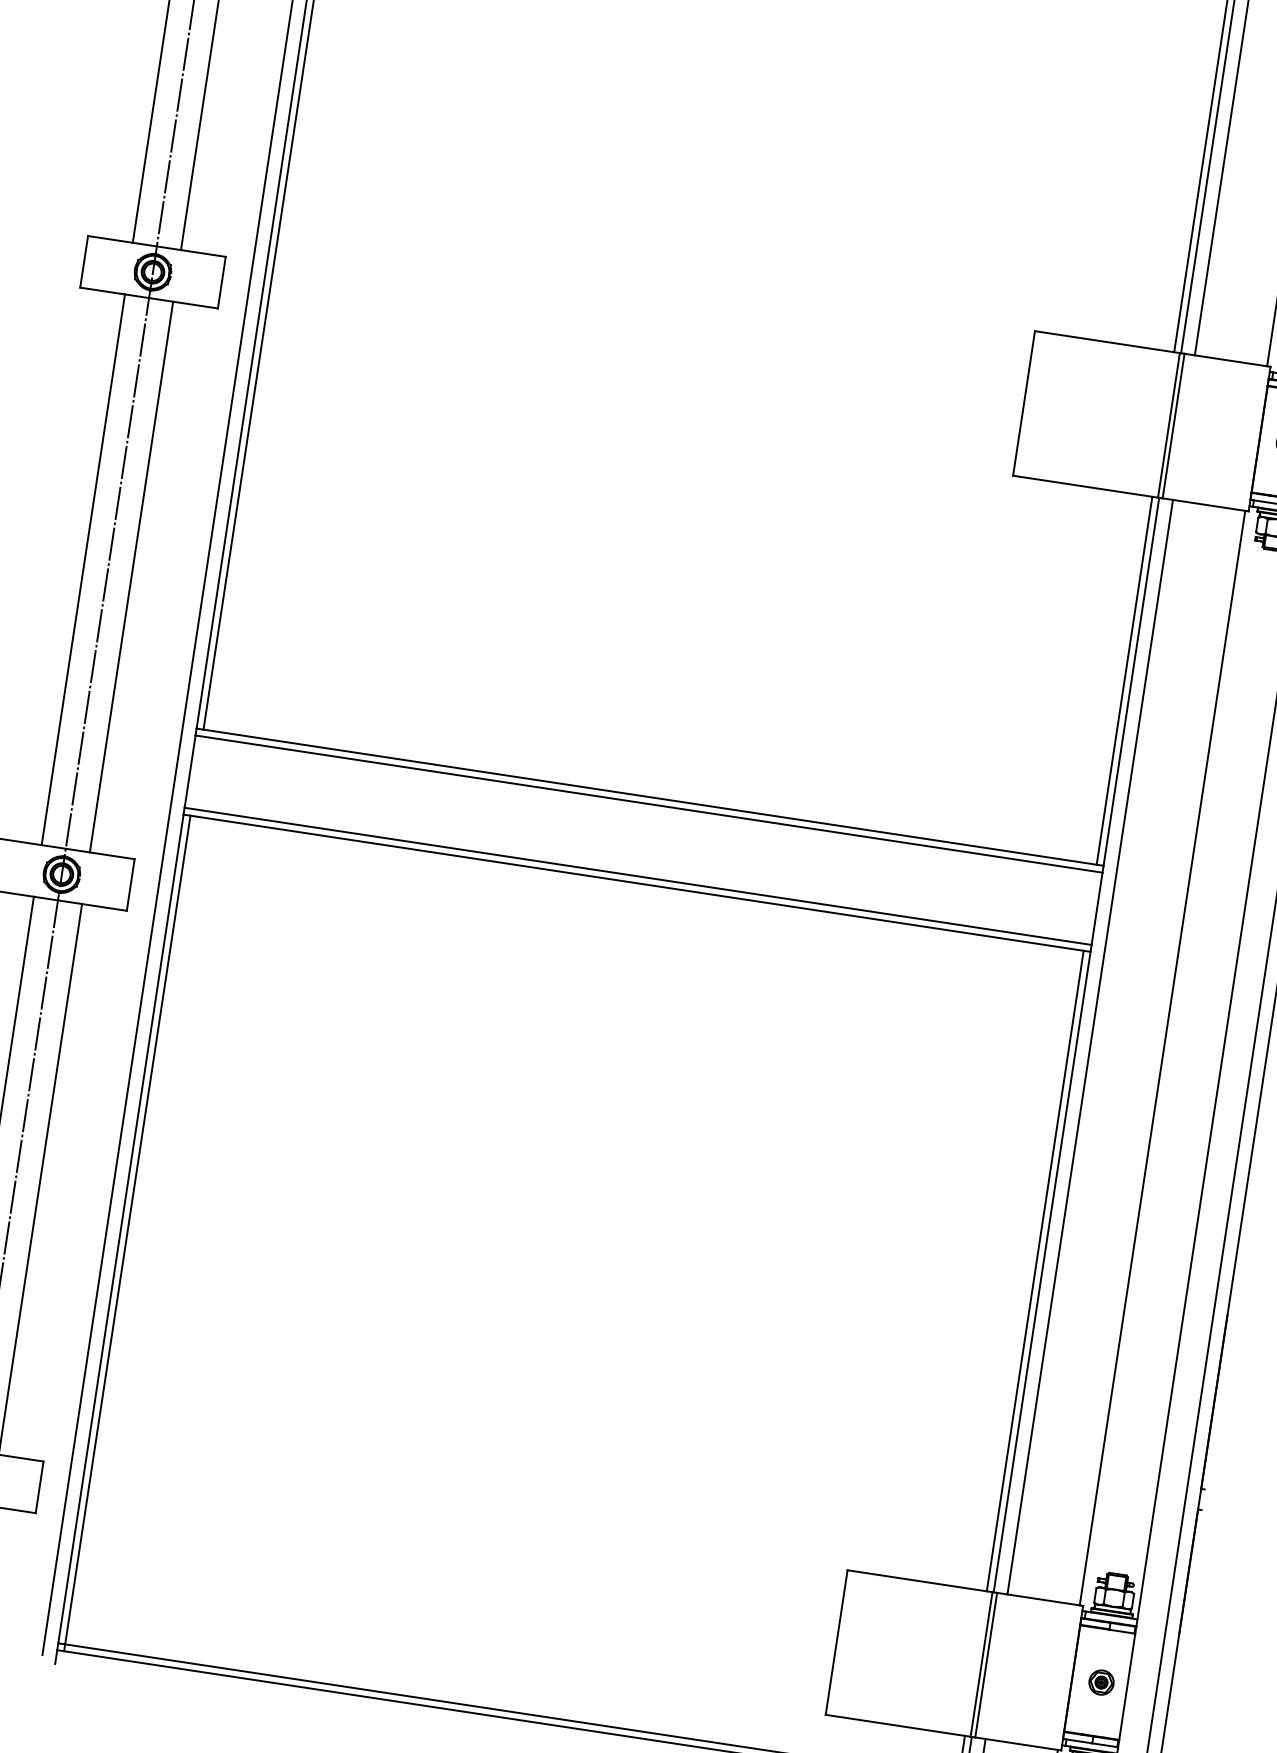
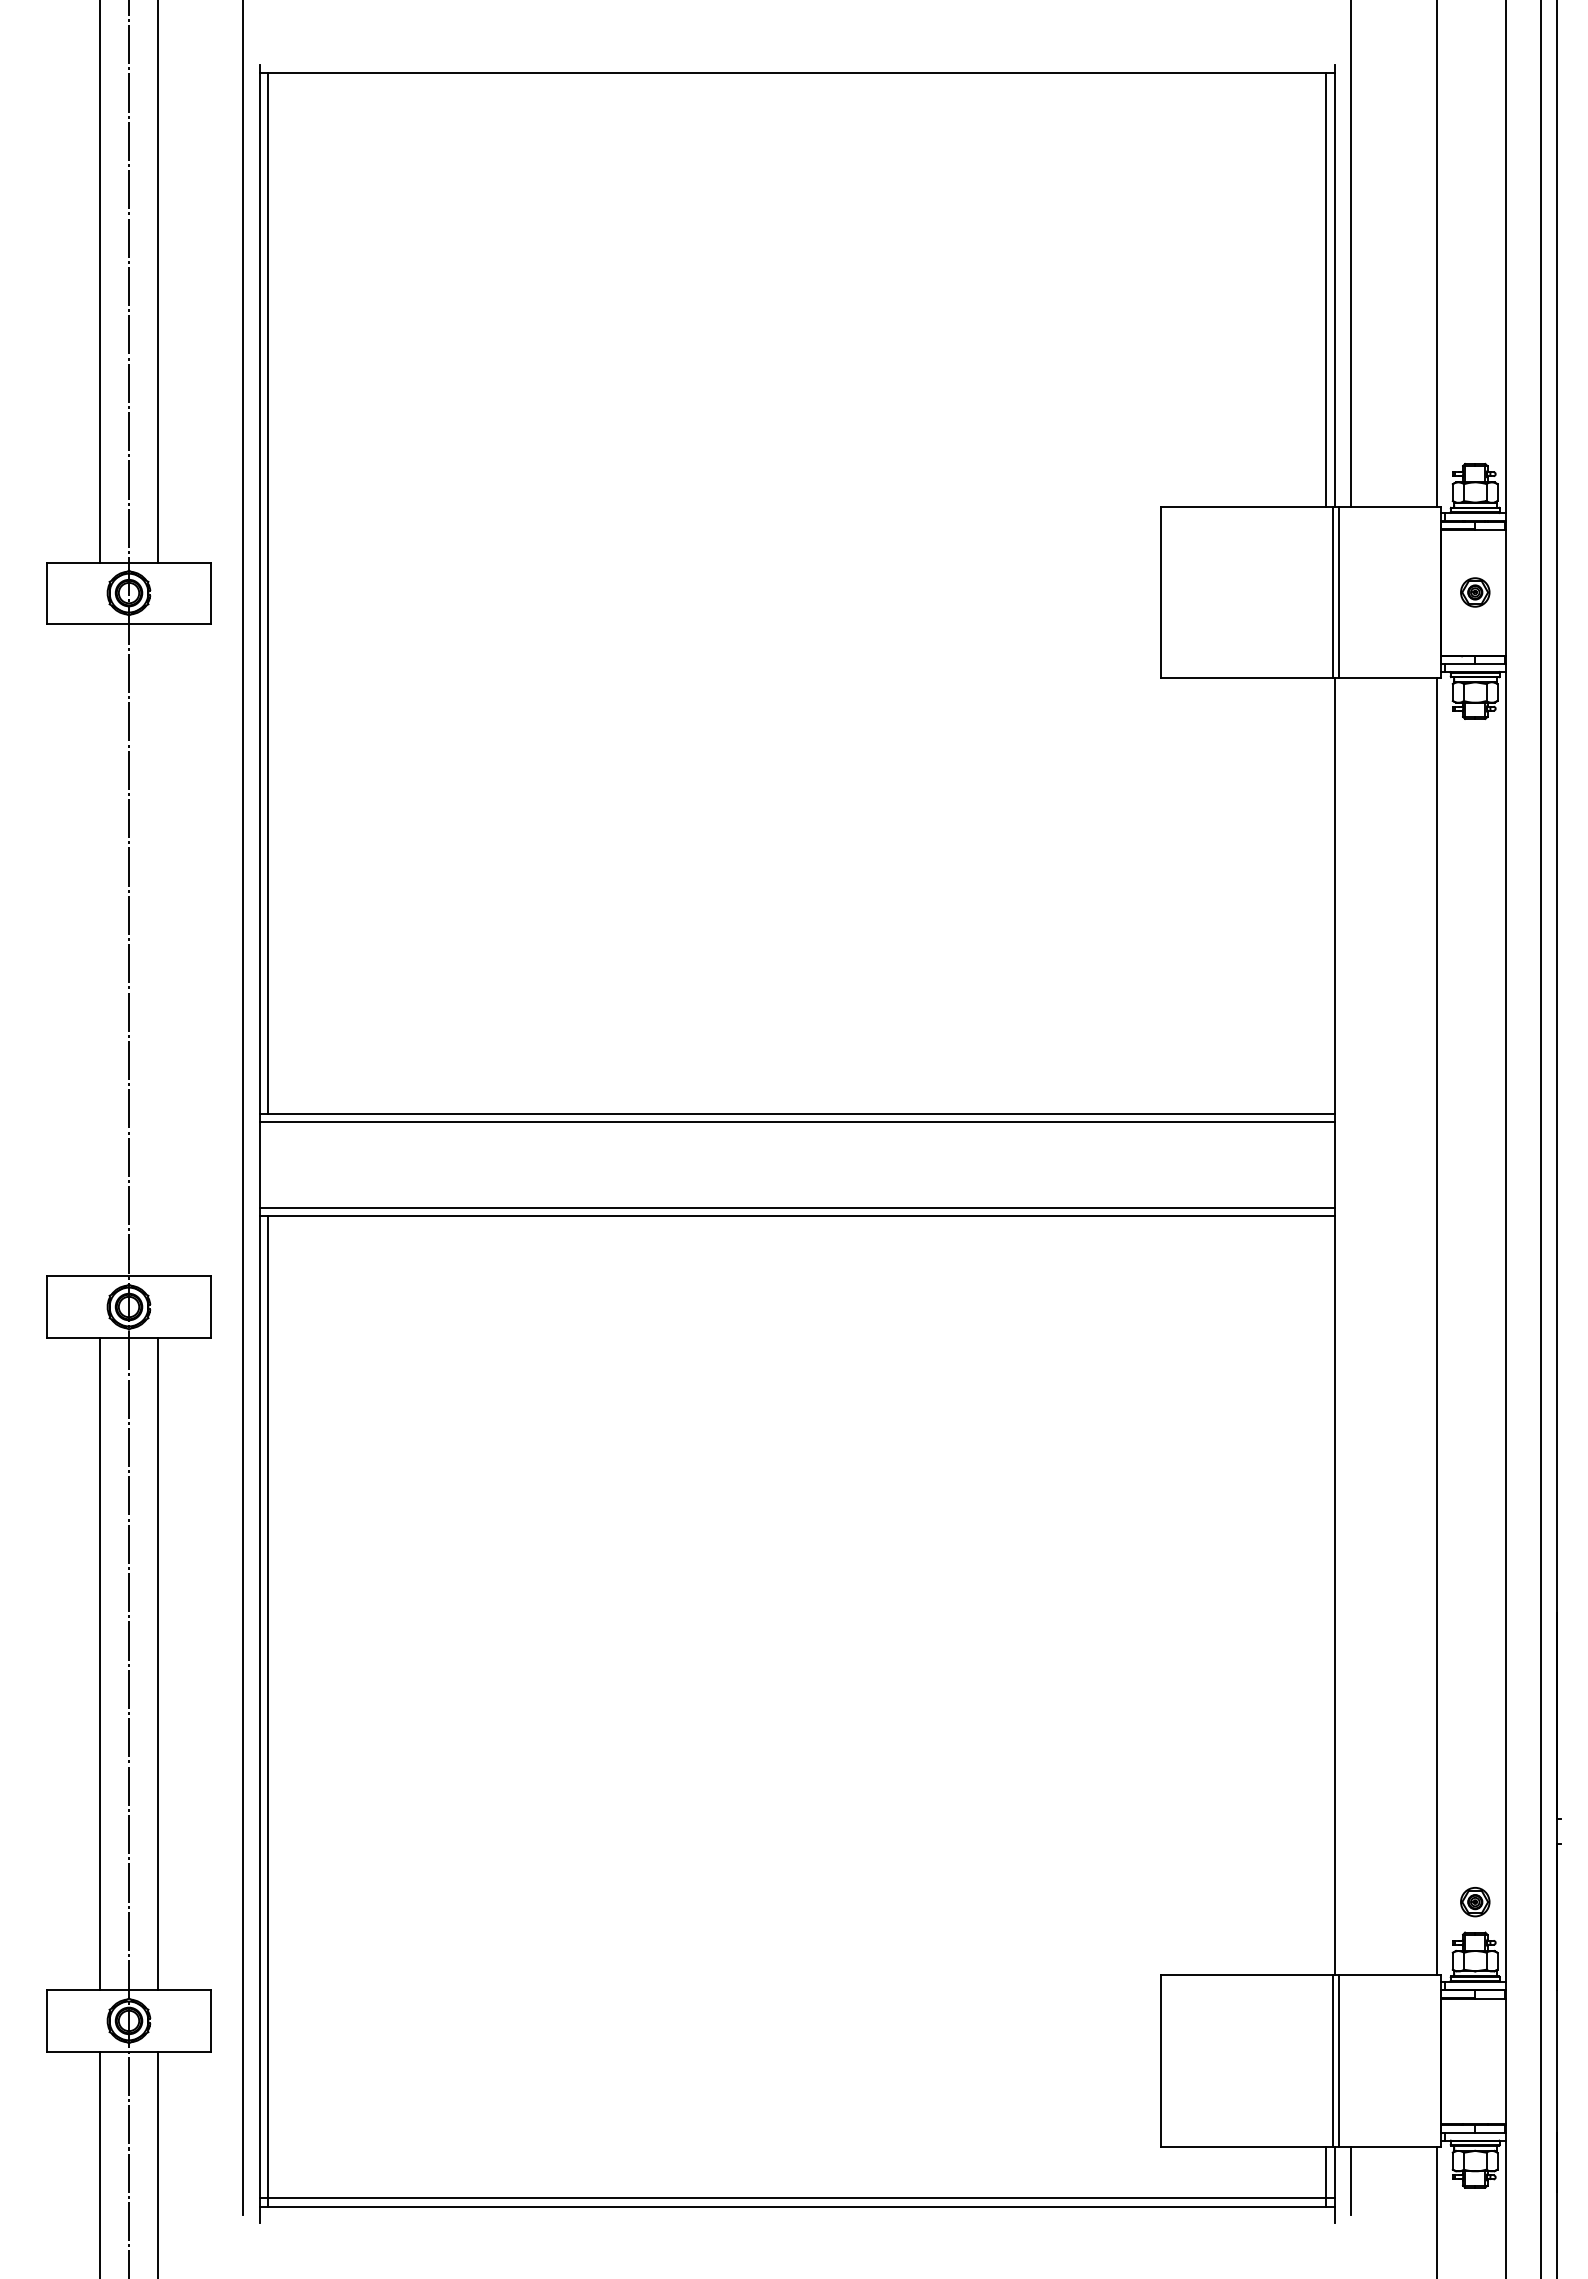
line: (83, 569) -> (100, 949), removed
line: (131, 576) -> (157, 949), removed
line: (1124, 681) -> (1326, 896), removed
line: (1089, 1046) -> (1350, 1326), removed
line: (1035, 1270) -> (1326, 1595), removed
part: (1101, 1682) -> (1475, 1902), moved

